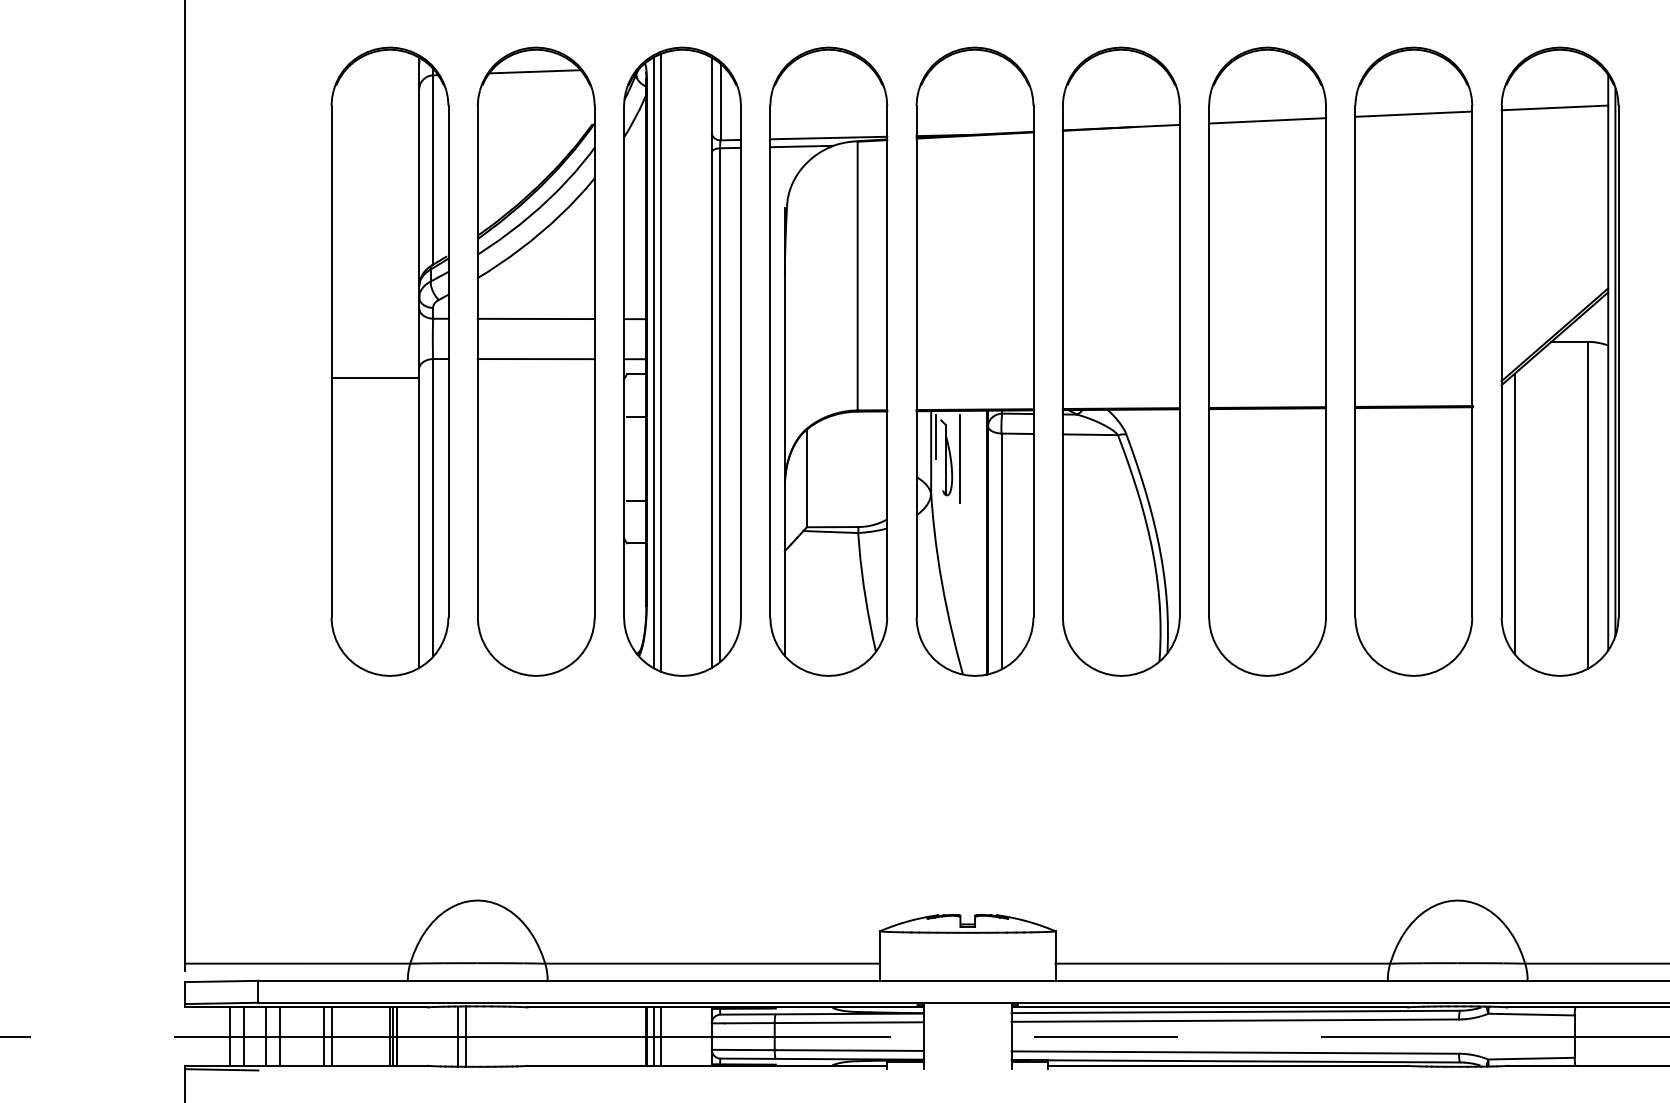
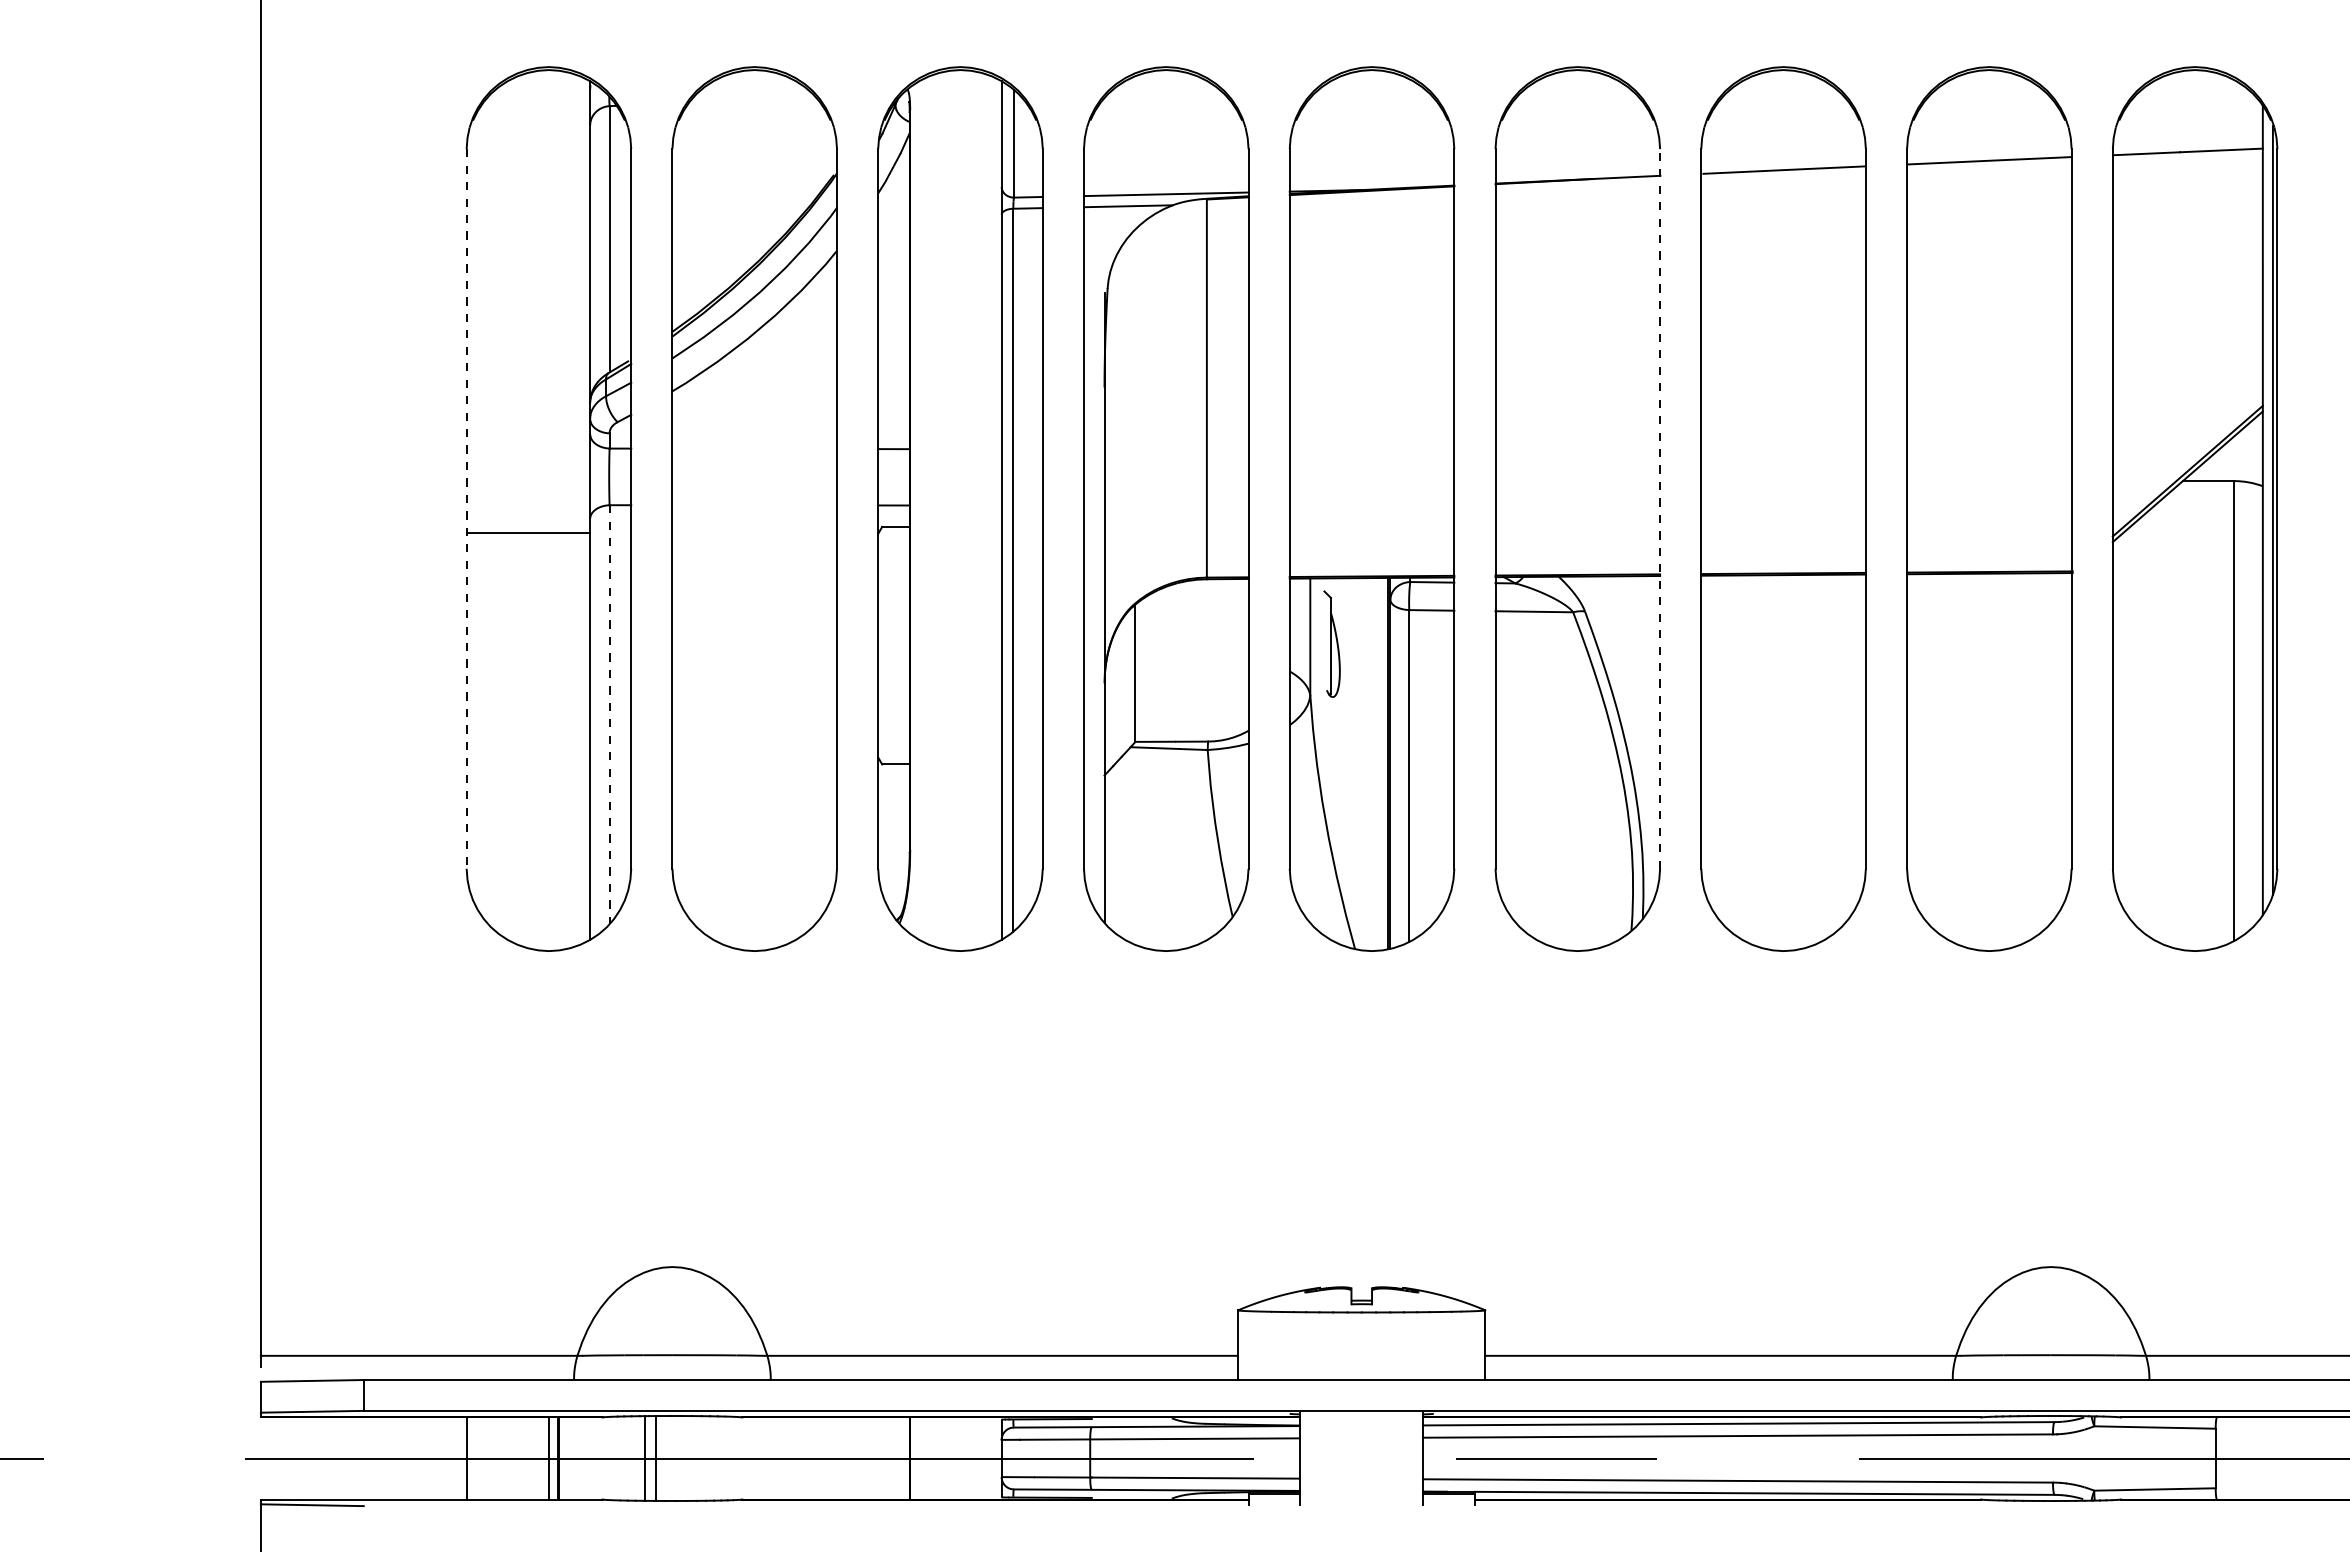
line: (534, 71) -> (752, 100), removed
line: (536, 318) -> (754, 448), removed
line: (536, 359) -> (754, 505), removed
line: (331, 361) -> (466, 508), solid -> dashed
line: (1180, 361) -> (1660, 508), solid -> dashed
line: (654, 362) -> (920, 510), removed
line: (661, 362) -> (930, 510), removed
line: (636, 416) -> (895, 586), removed
line: (935, 436) -> (1316, 614), removed
line: (960, 458) -> (1351, 645), removed
line: (636, 501) -> (895, 705), removed
line: (433, 508) -> (609, 715), solid -> dashed
line: (1514, 514) -> (2131, 723), removed
line: (229, 1036) -> (323, 1458), removed
line: (243, 1036) -> (343, 1458), removed
line: (266, 1036) -> (374, 1458), removed
line: (280, 1036) -> (394, 1458), removed
line: (324, 1036) -> (456, 1458), removed
line: (393, 1036) -> (553, 1458), removed
line: (654, 1036) -> (920, 1458), removed
line: (661, 1036) -> (930, 1458), removed

